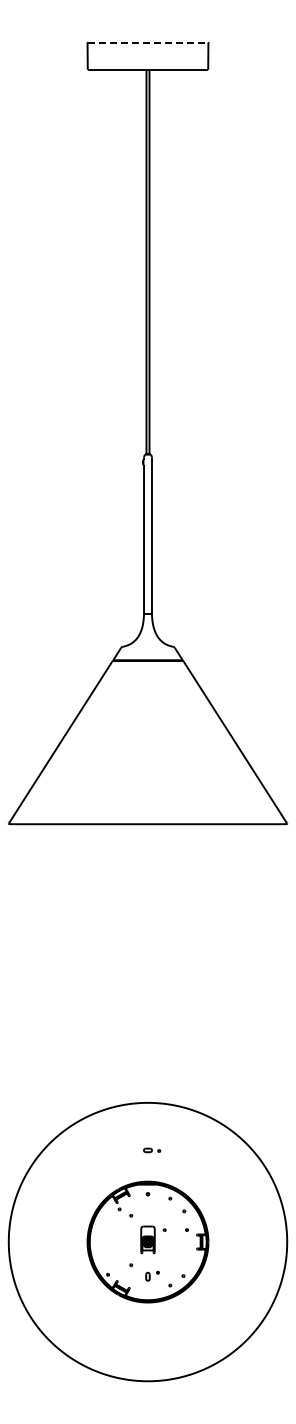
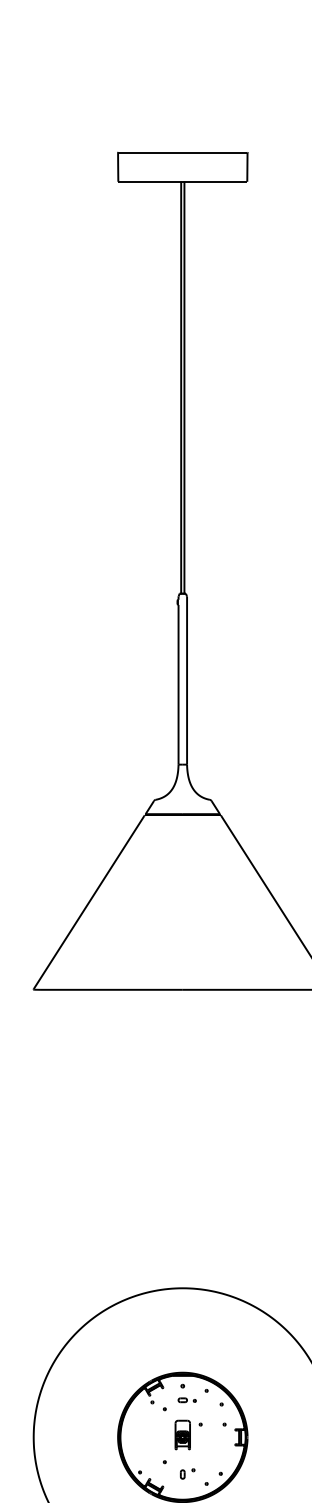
line: (148, 42) -> (183, 152), dashed -> solid
part: (152, 1150) -> (187, 1400), moved

